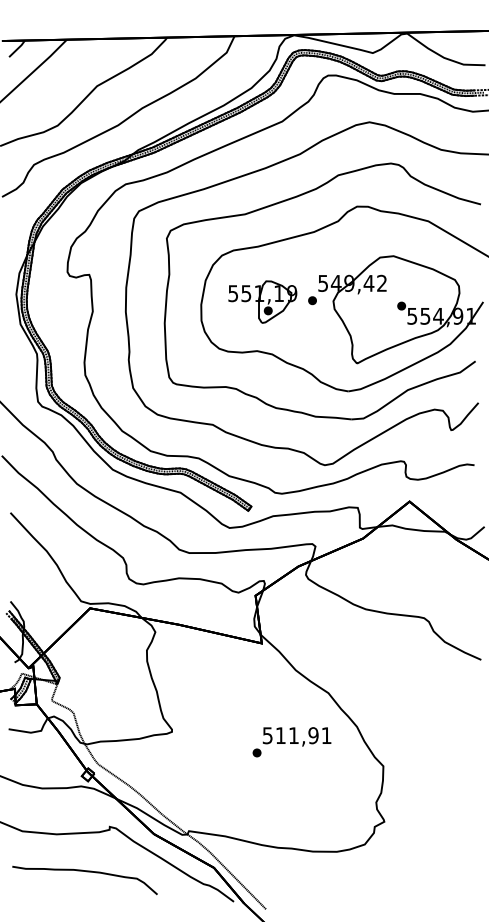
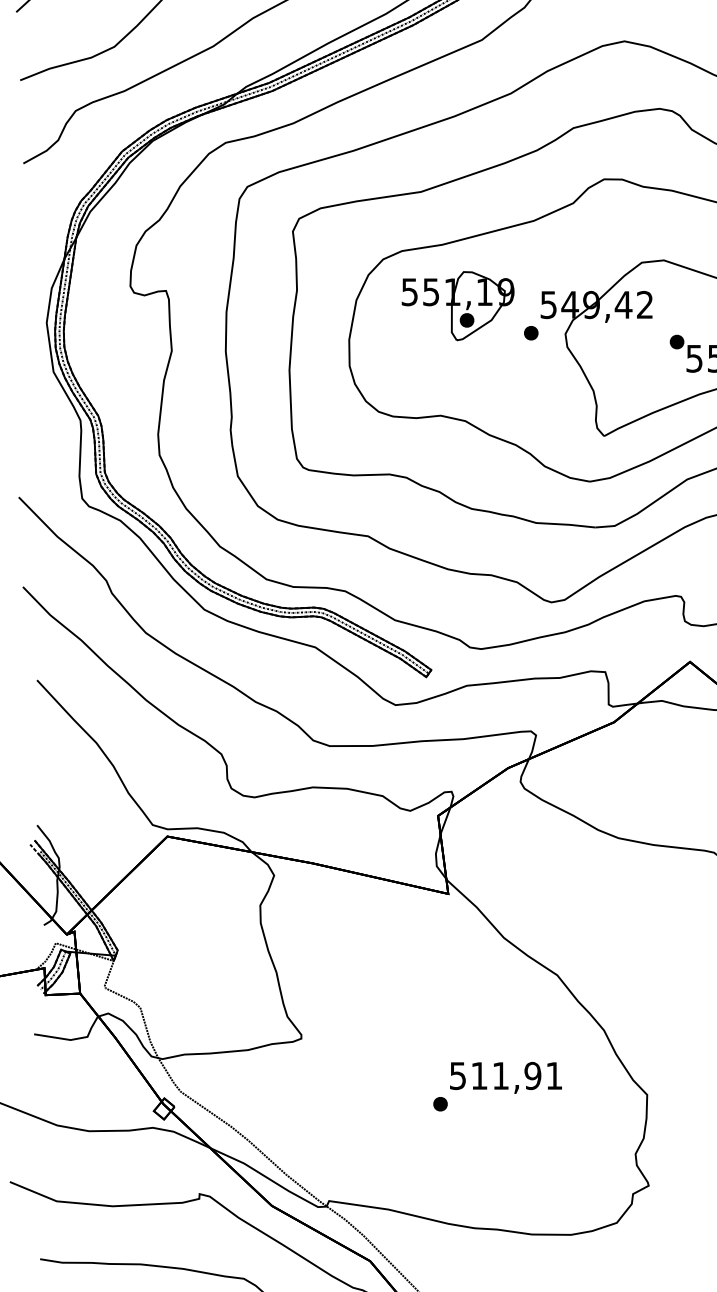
part: (262, 301) -> (457, 305), moved
text: (291, 742) -> (496, 1087), moved

